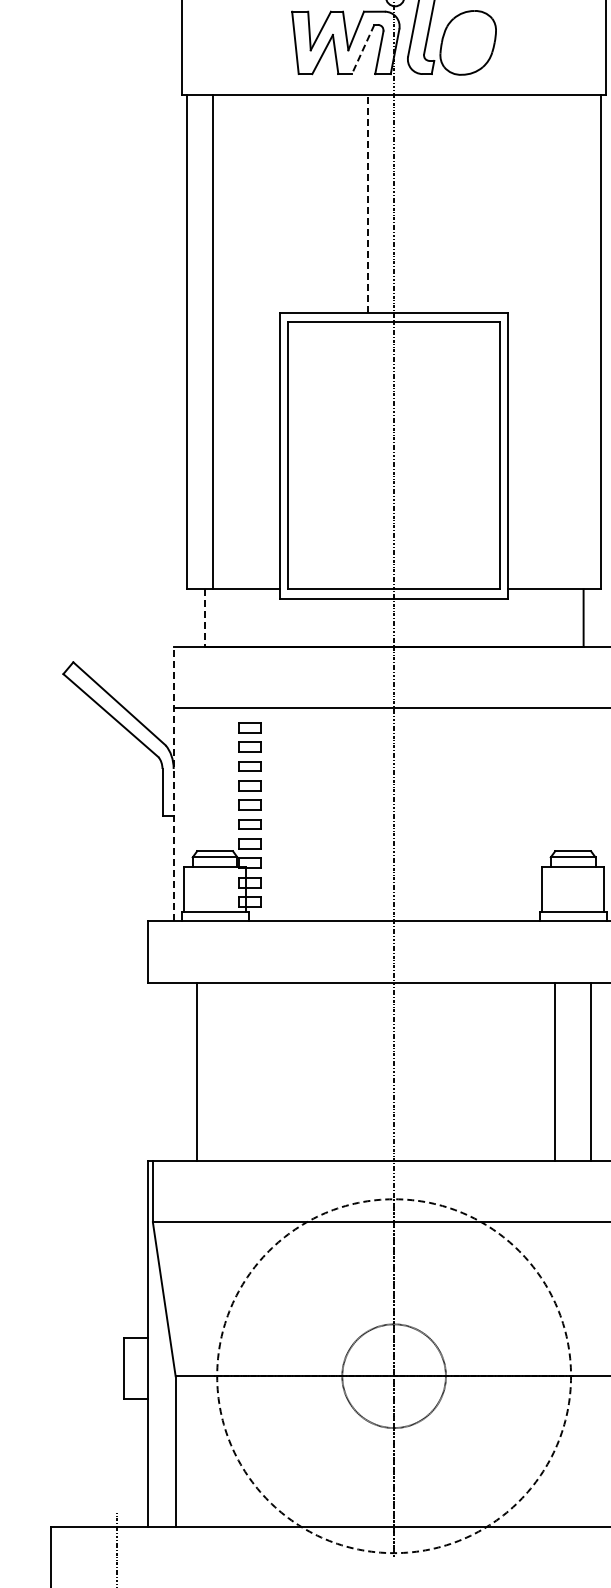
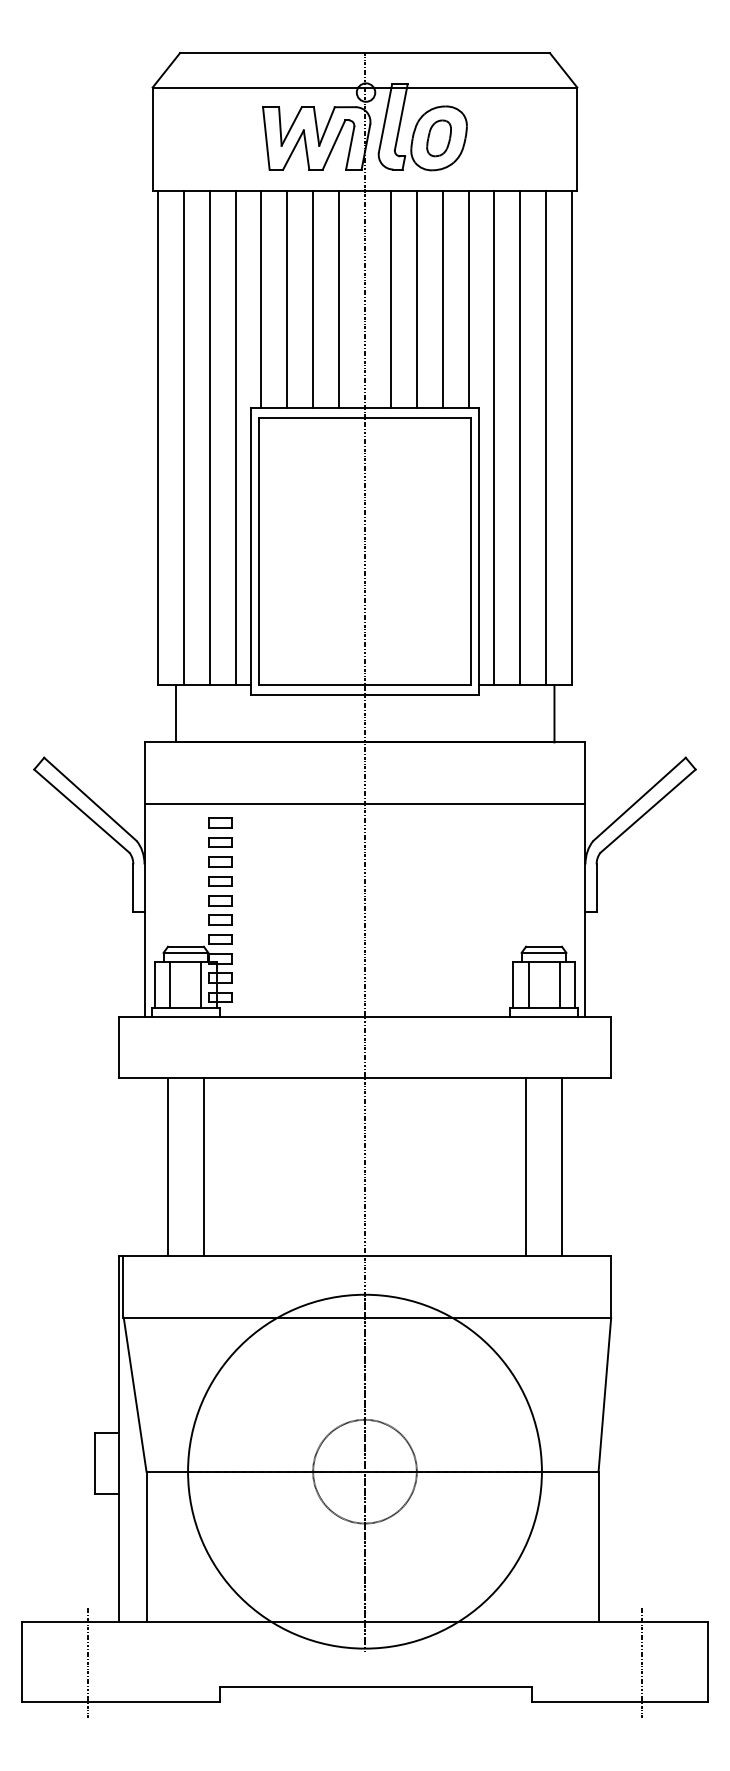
part: (467, 43) -> (438, 138), added
line: (362, 50) -> (333, 145), dashed -> solid
line: (290, 204) -> (261, 299), added
line: (316, 204) -> (287, 299), added
line: (342, 204) -> (313, 299), added
line: (368, 204) -> (339, 299), dashed -> solid
line: (419, 204) -> (390, 299), added
line: (445, 204) -> (416, 299), added
line: (471, 204) -> (442, 299), added
line: (497, 204) -> (468, 299), added
line: (238, 342) -> (209, 437), added
line: (264, 342) -> (235, 437), added
line: (523, 342) -> (494, 437), added
line: (549, 342) -> (520, 437), added
line: (575, 342) -> (546, 437), added
line: (204, 618) -> (175, 713), dashed -> solid
line: (173, 784) -> (144, 879), dashed -> solid
line: (199, 889) -> (170, 984), added
line: (230, 889) -> (201, 984), added
line: (557, 889) -> (528, 984), added
line: (588, 889) -> (559, 984), added
line: (232, 1072) -> (203, 1167), added
circle: (393, 1376) -> (364, 1471), dashed -> solid

